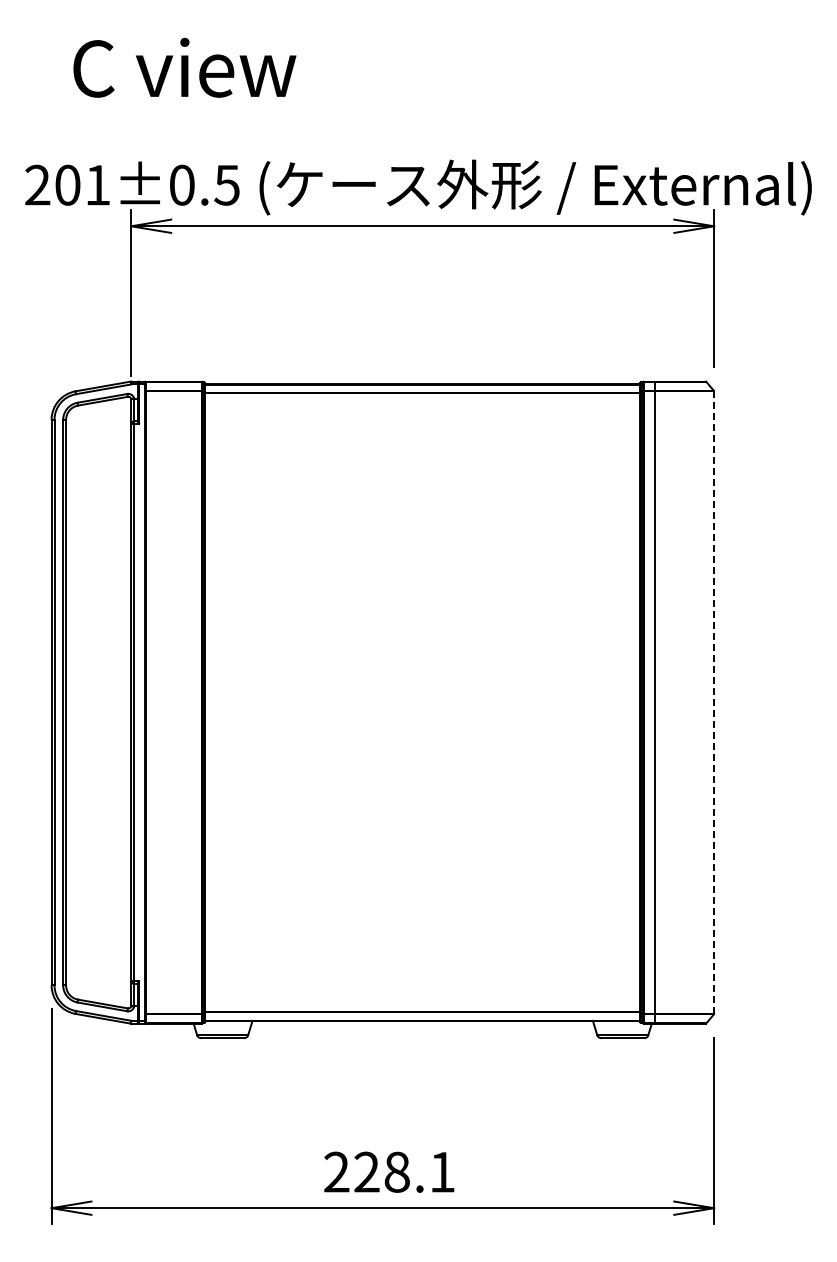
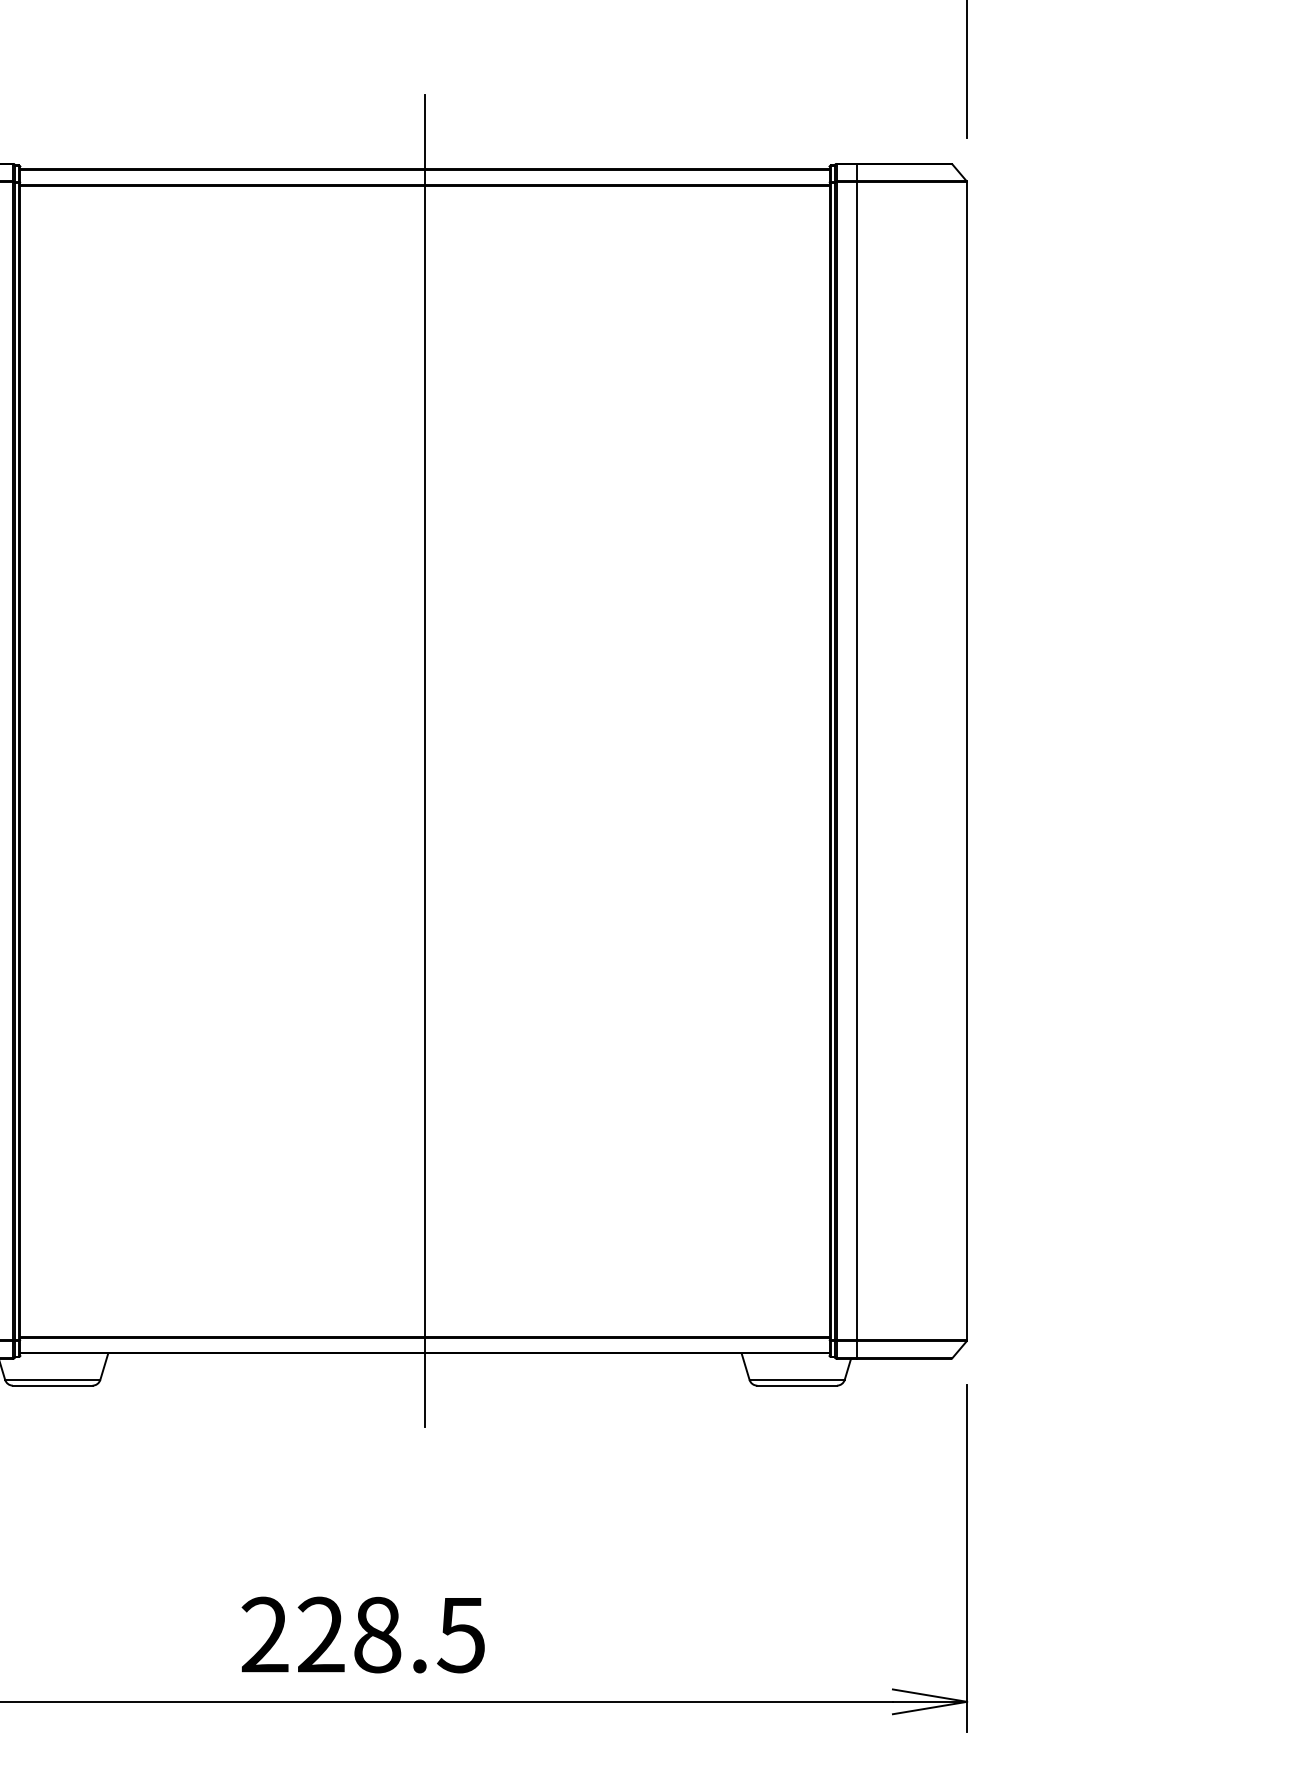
line: (422, 702) -> (424, 761), added
line: (714, 702) -> (967, 761), dashed -> solid
text: (441, 1172) -> (459, 1635), 228.1 -> 228.5

